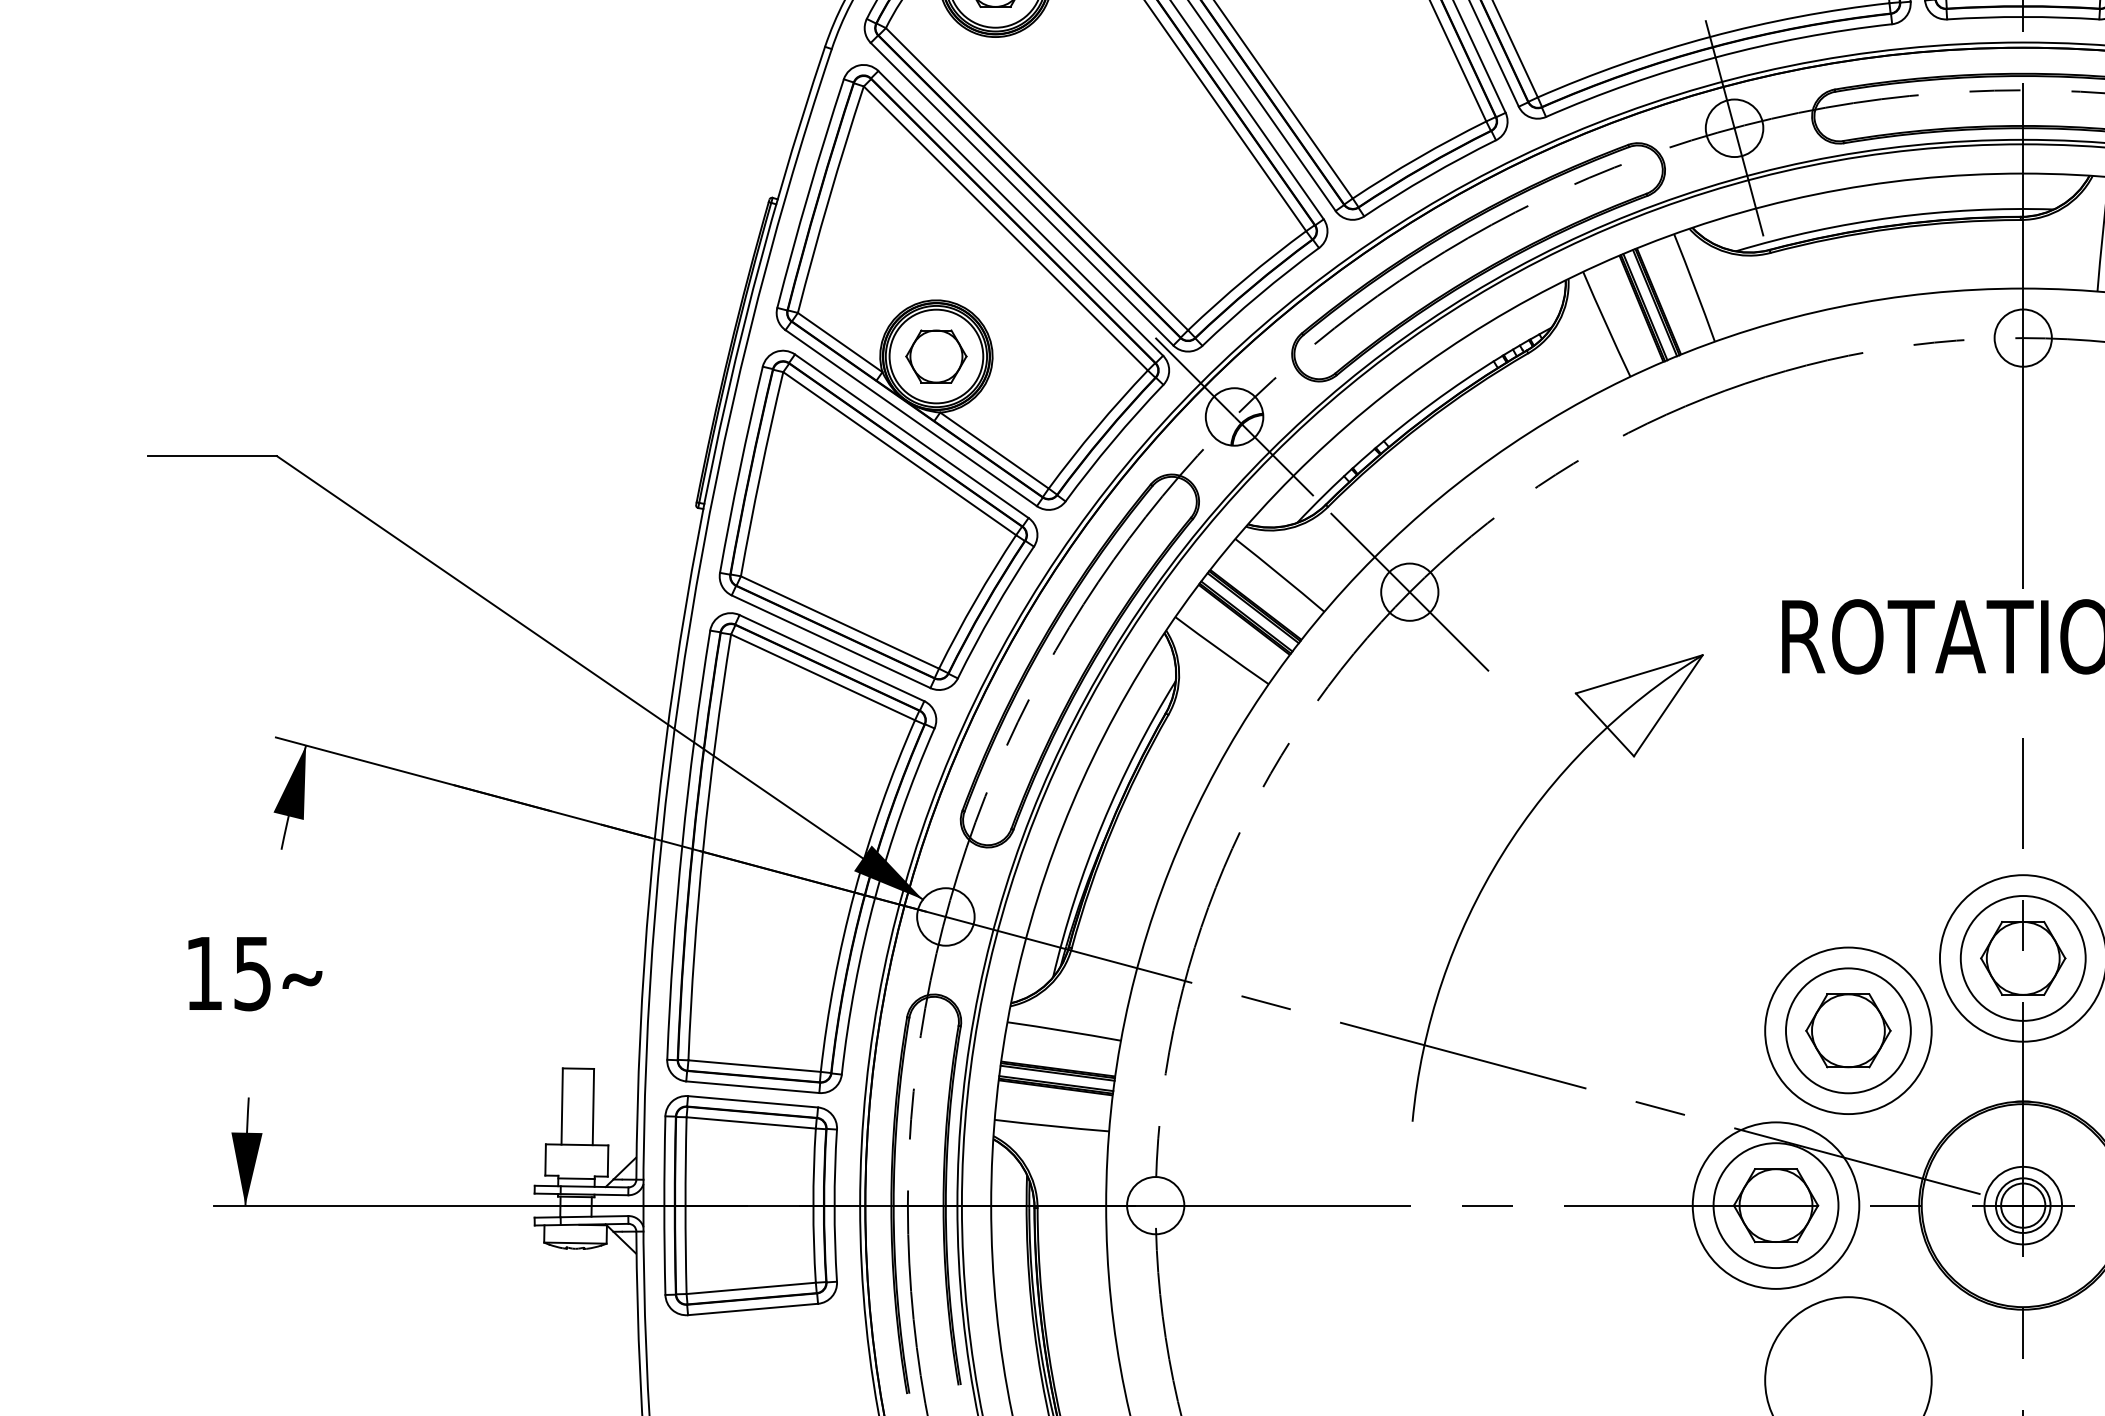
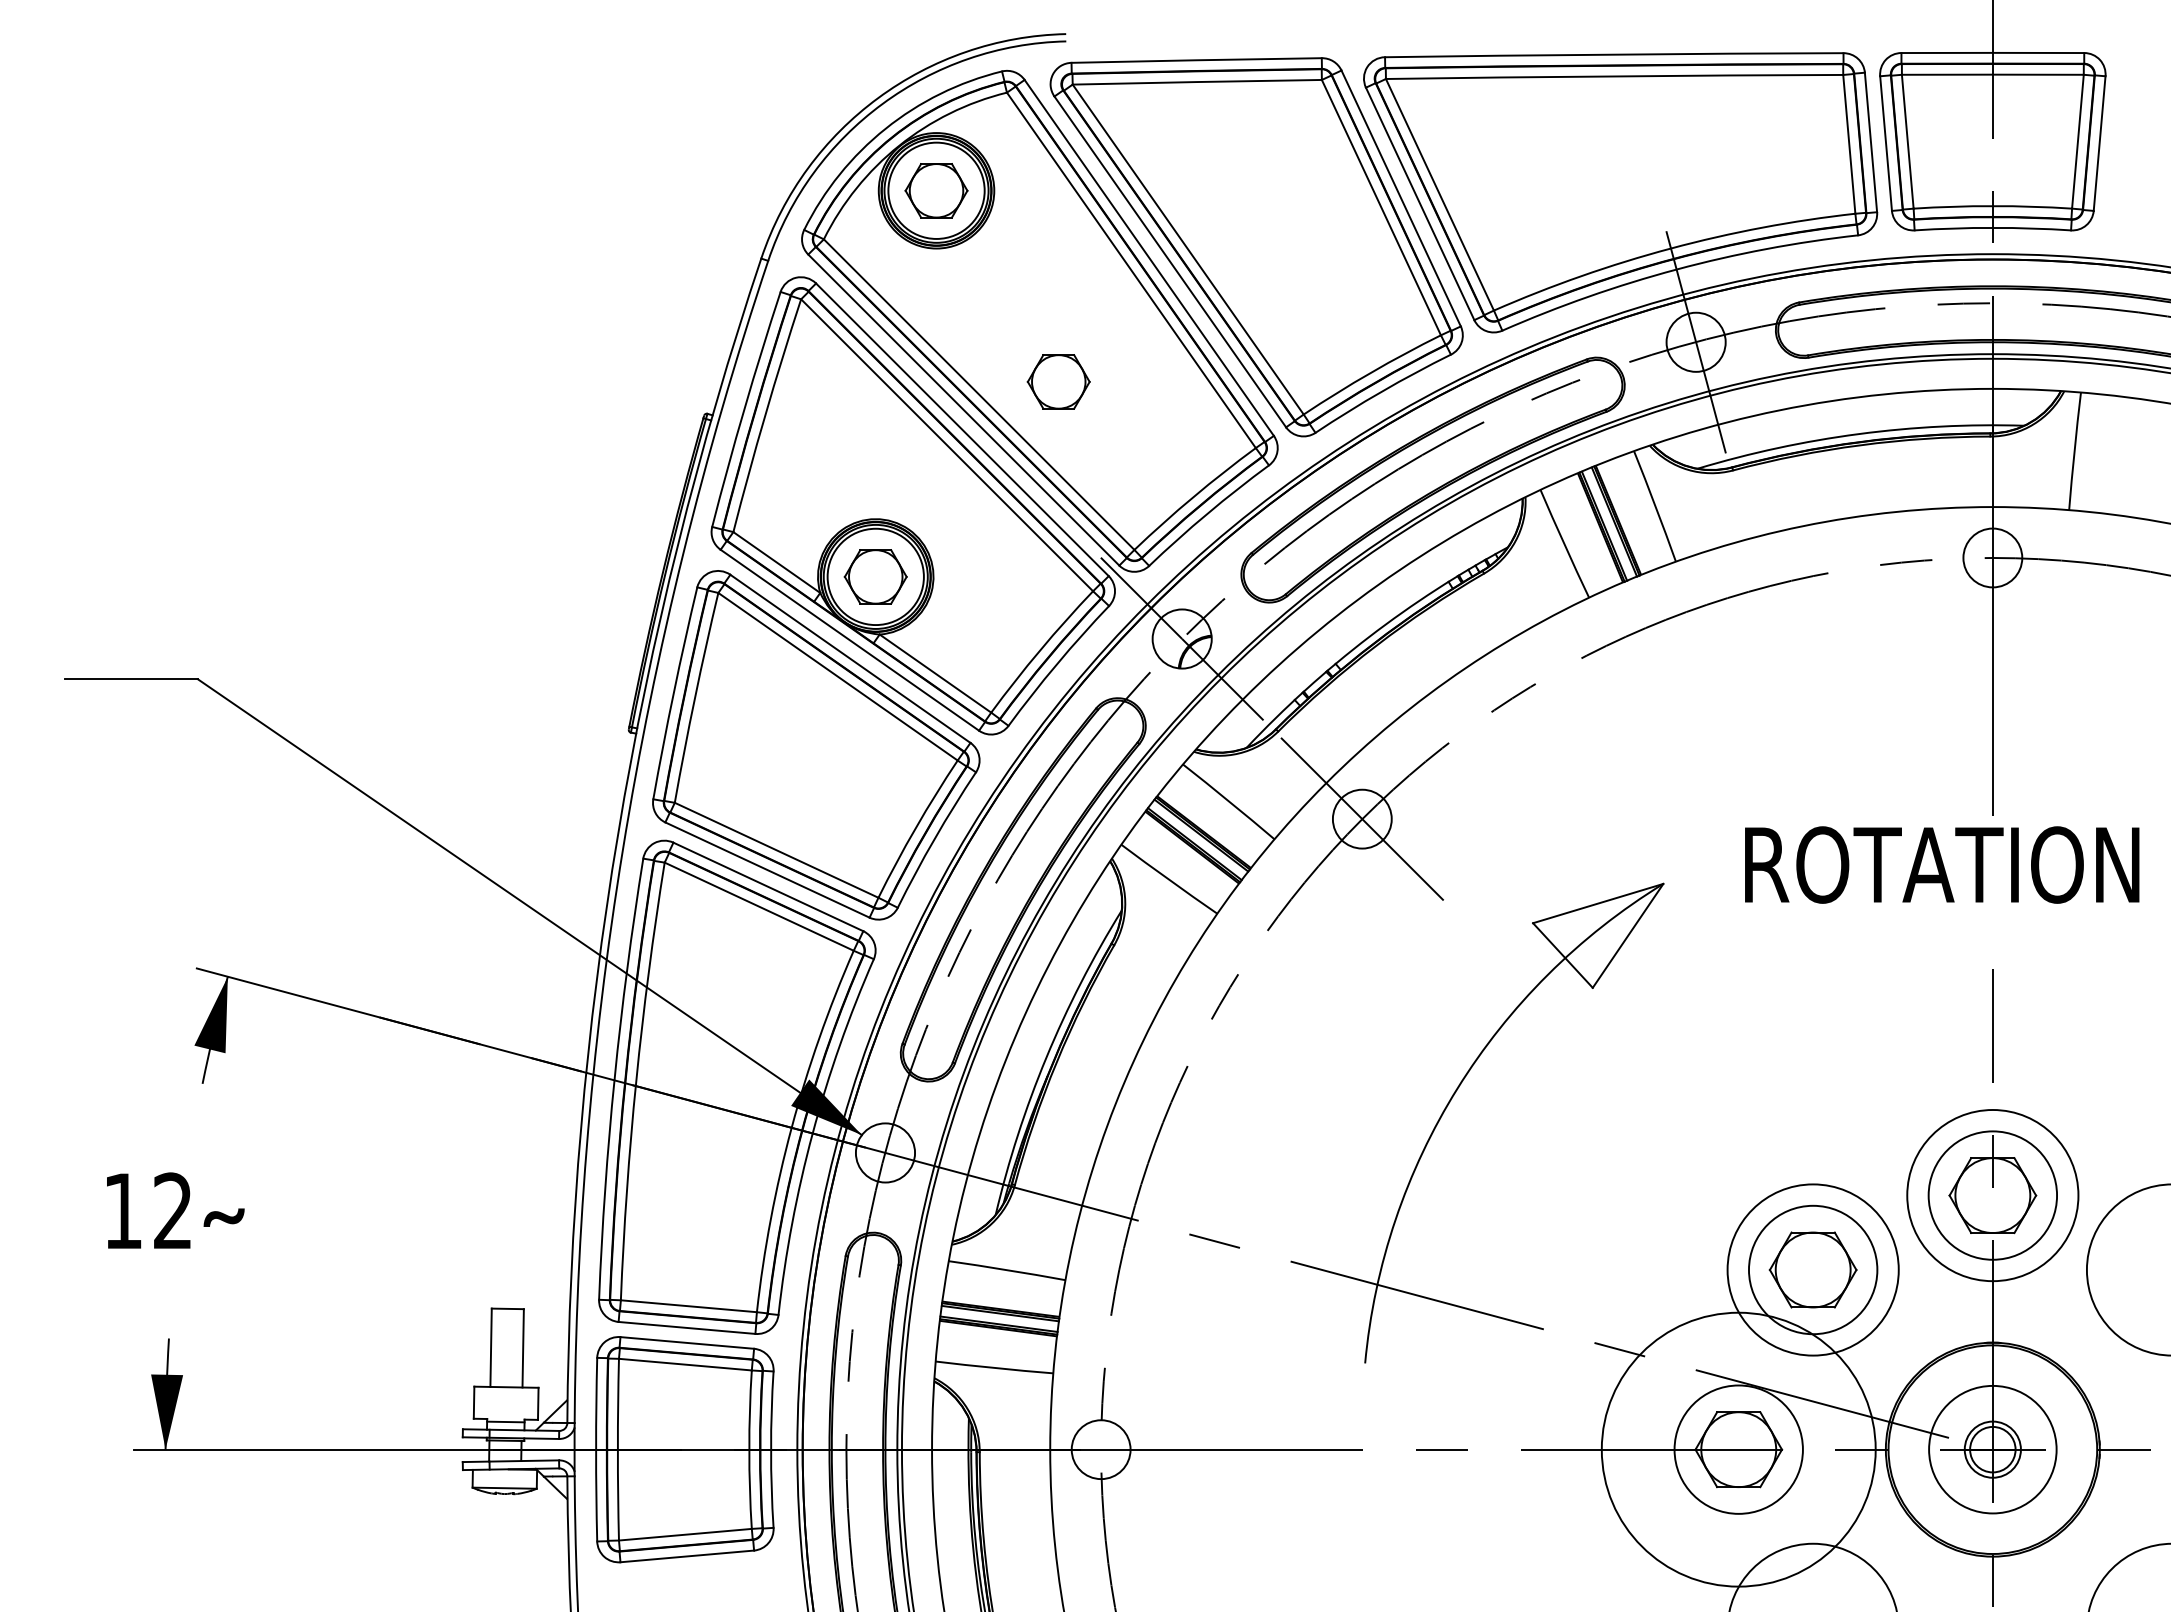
part: (1114, 166) -> (1058, 381), added
text: (252, 972) -> (172, 1210), 15 -> 12
circle: (1775, 1205) -> (1738, 1449), size x1.6
circle: (2022, 1205) -> (1992, 1449), size x1.6

